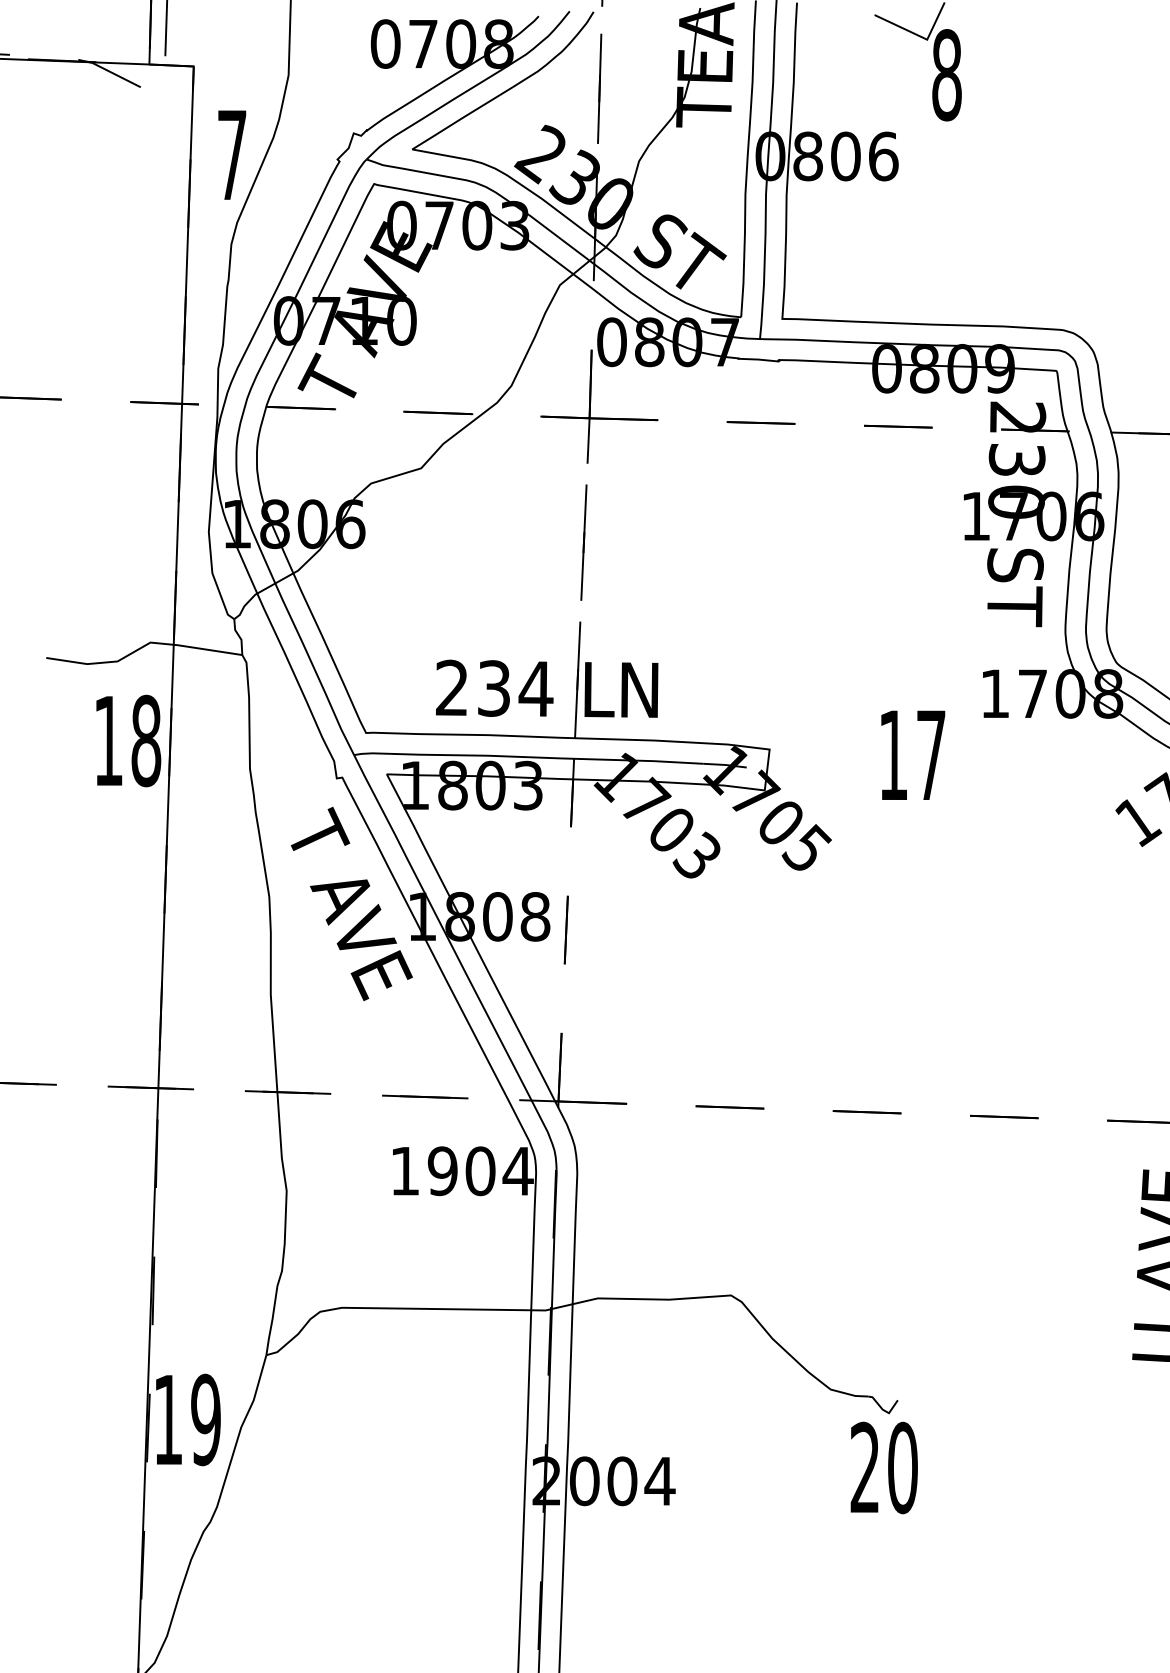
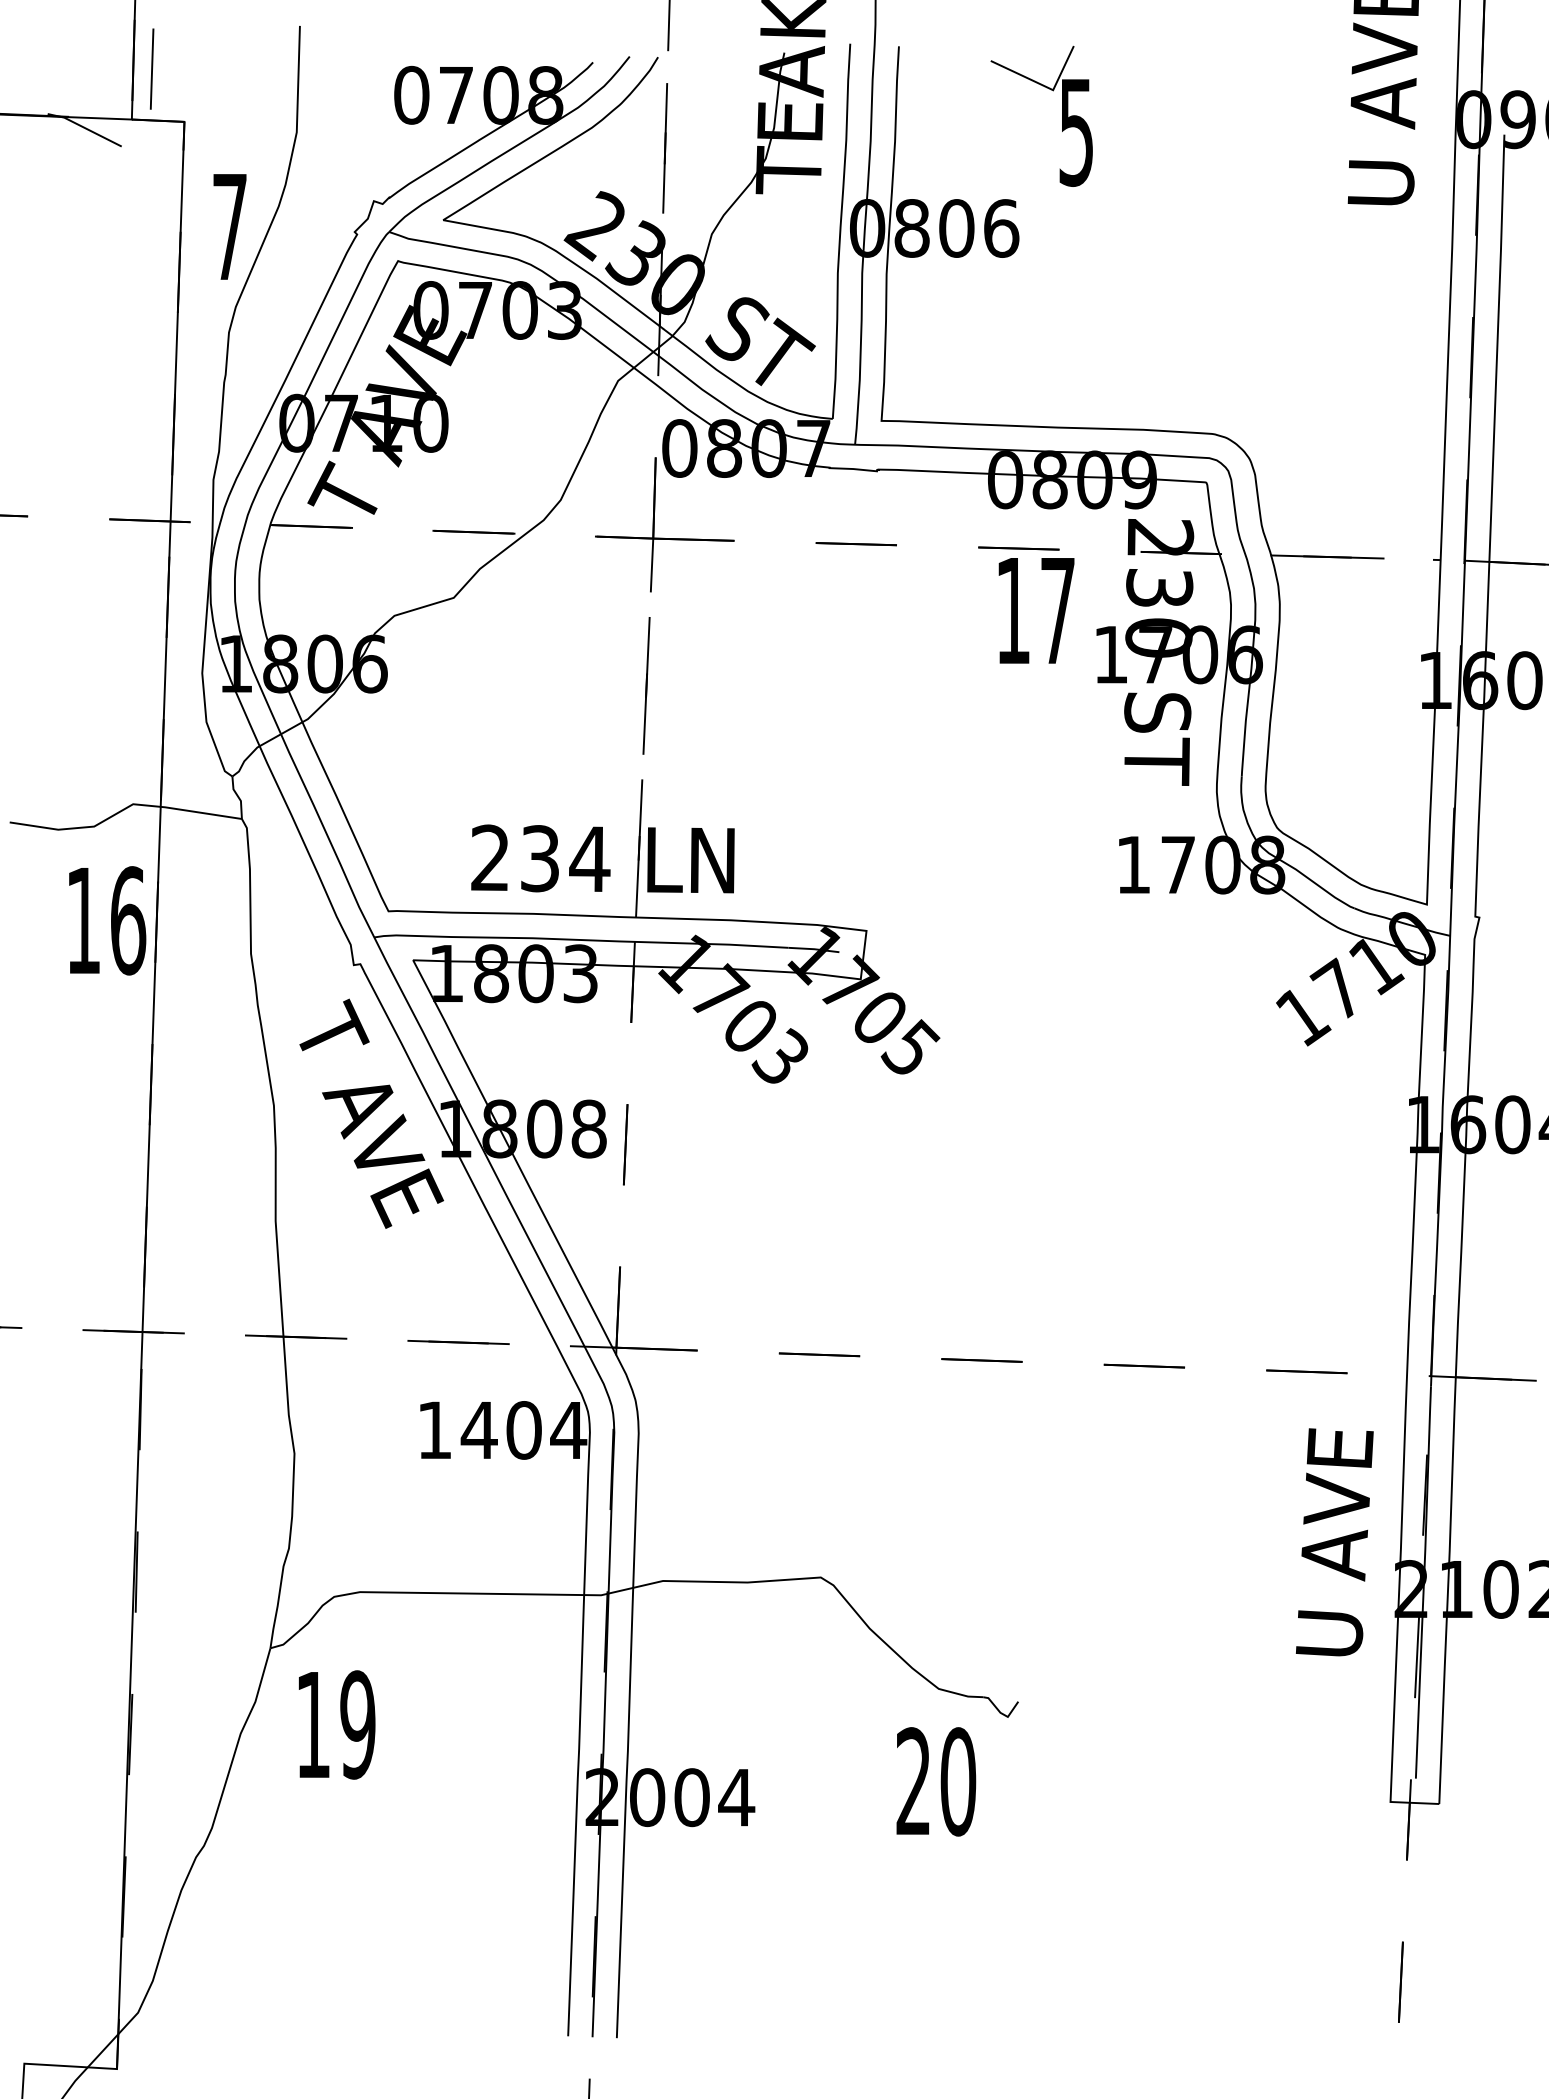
text: (946, 74) -> (1076, 131), 8 -> 5
text: (146, 740) -> (128, 920), 18 -> 16
text: (913, 755) -> (1036, 610), moved
text: (442, 1170) -> (478, 1429), 1904 -> 1404
text: (187, 1419) -> (336, 1724), moved
text: (884, 1467) -> (936, 1781), moved

